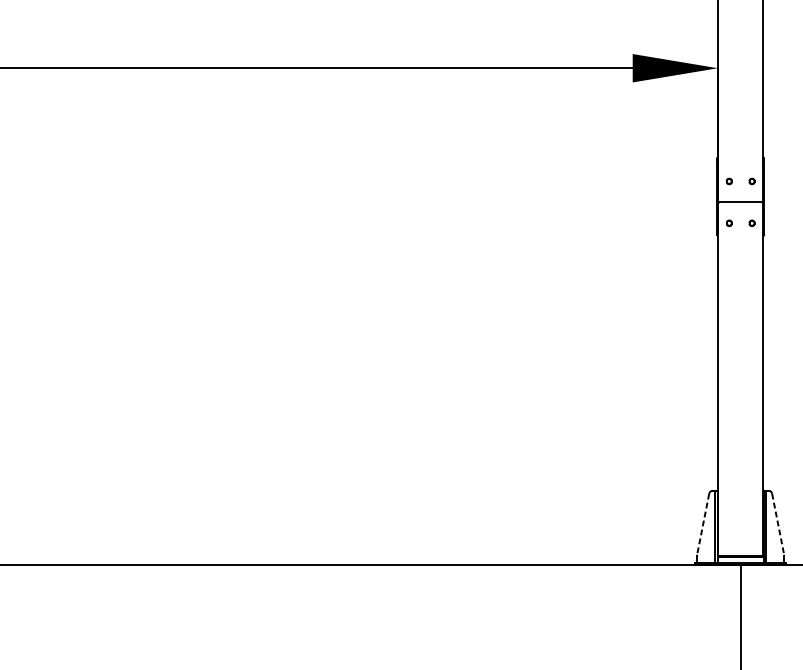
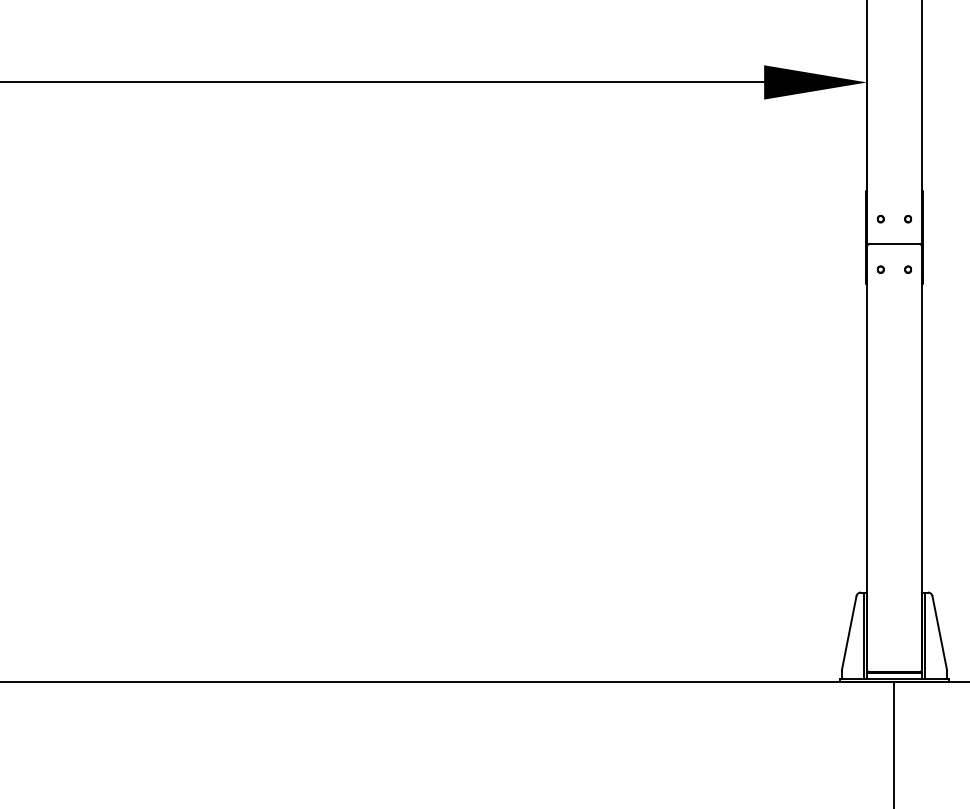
line: (703, 524) -> (849, 633), dashed -> solid
line: (777, 524) -> (939, 633), dashed -> solid

